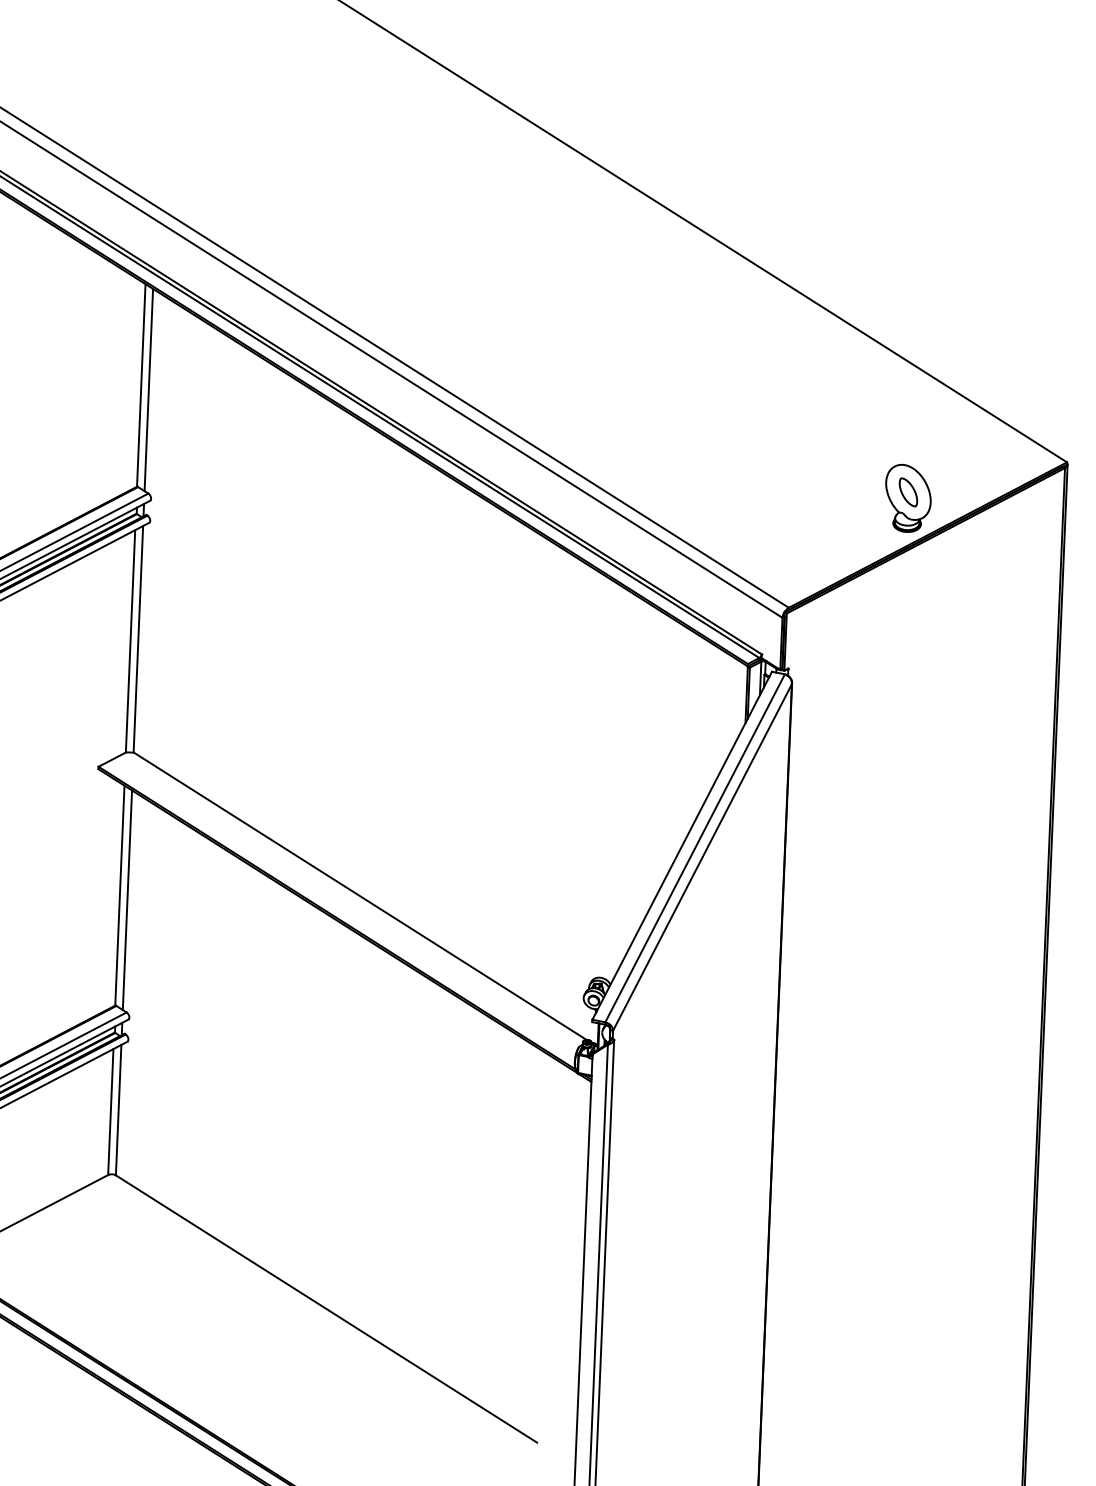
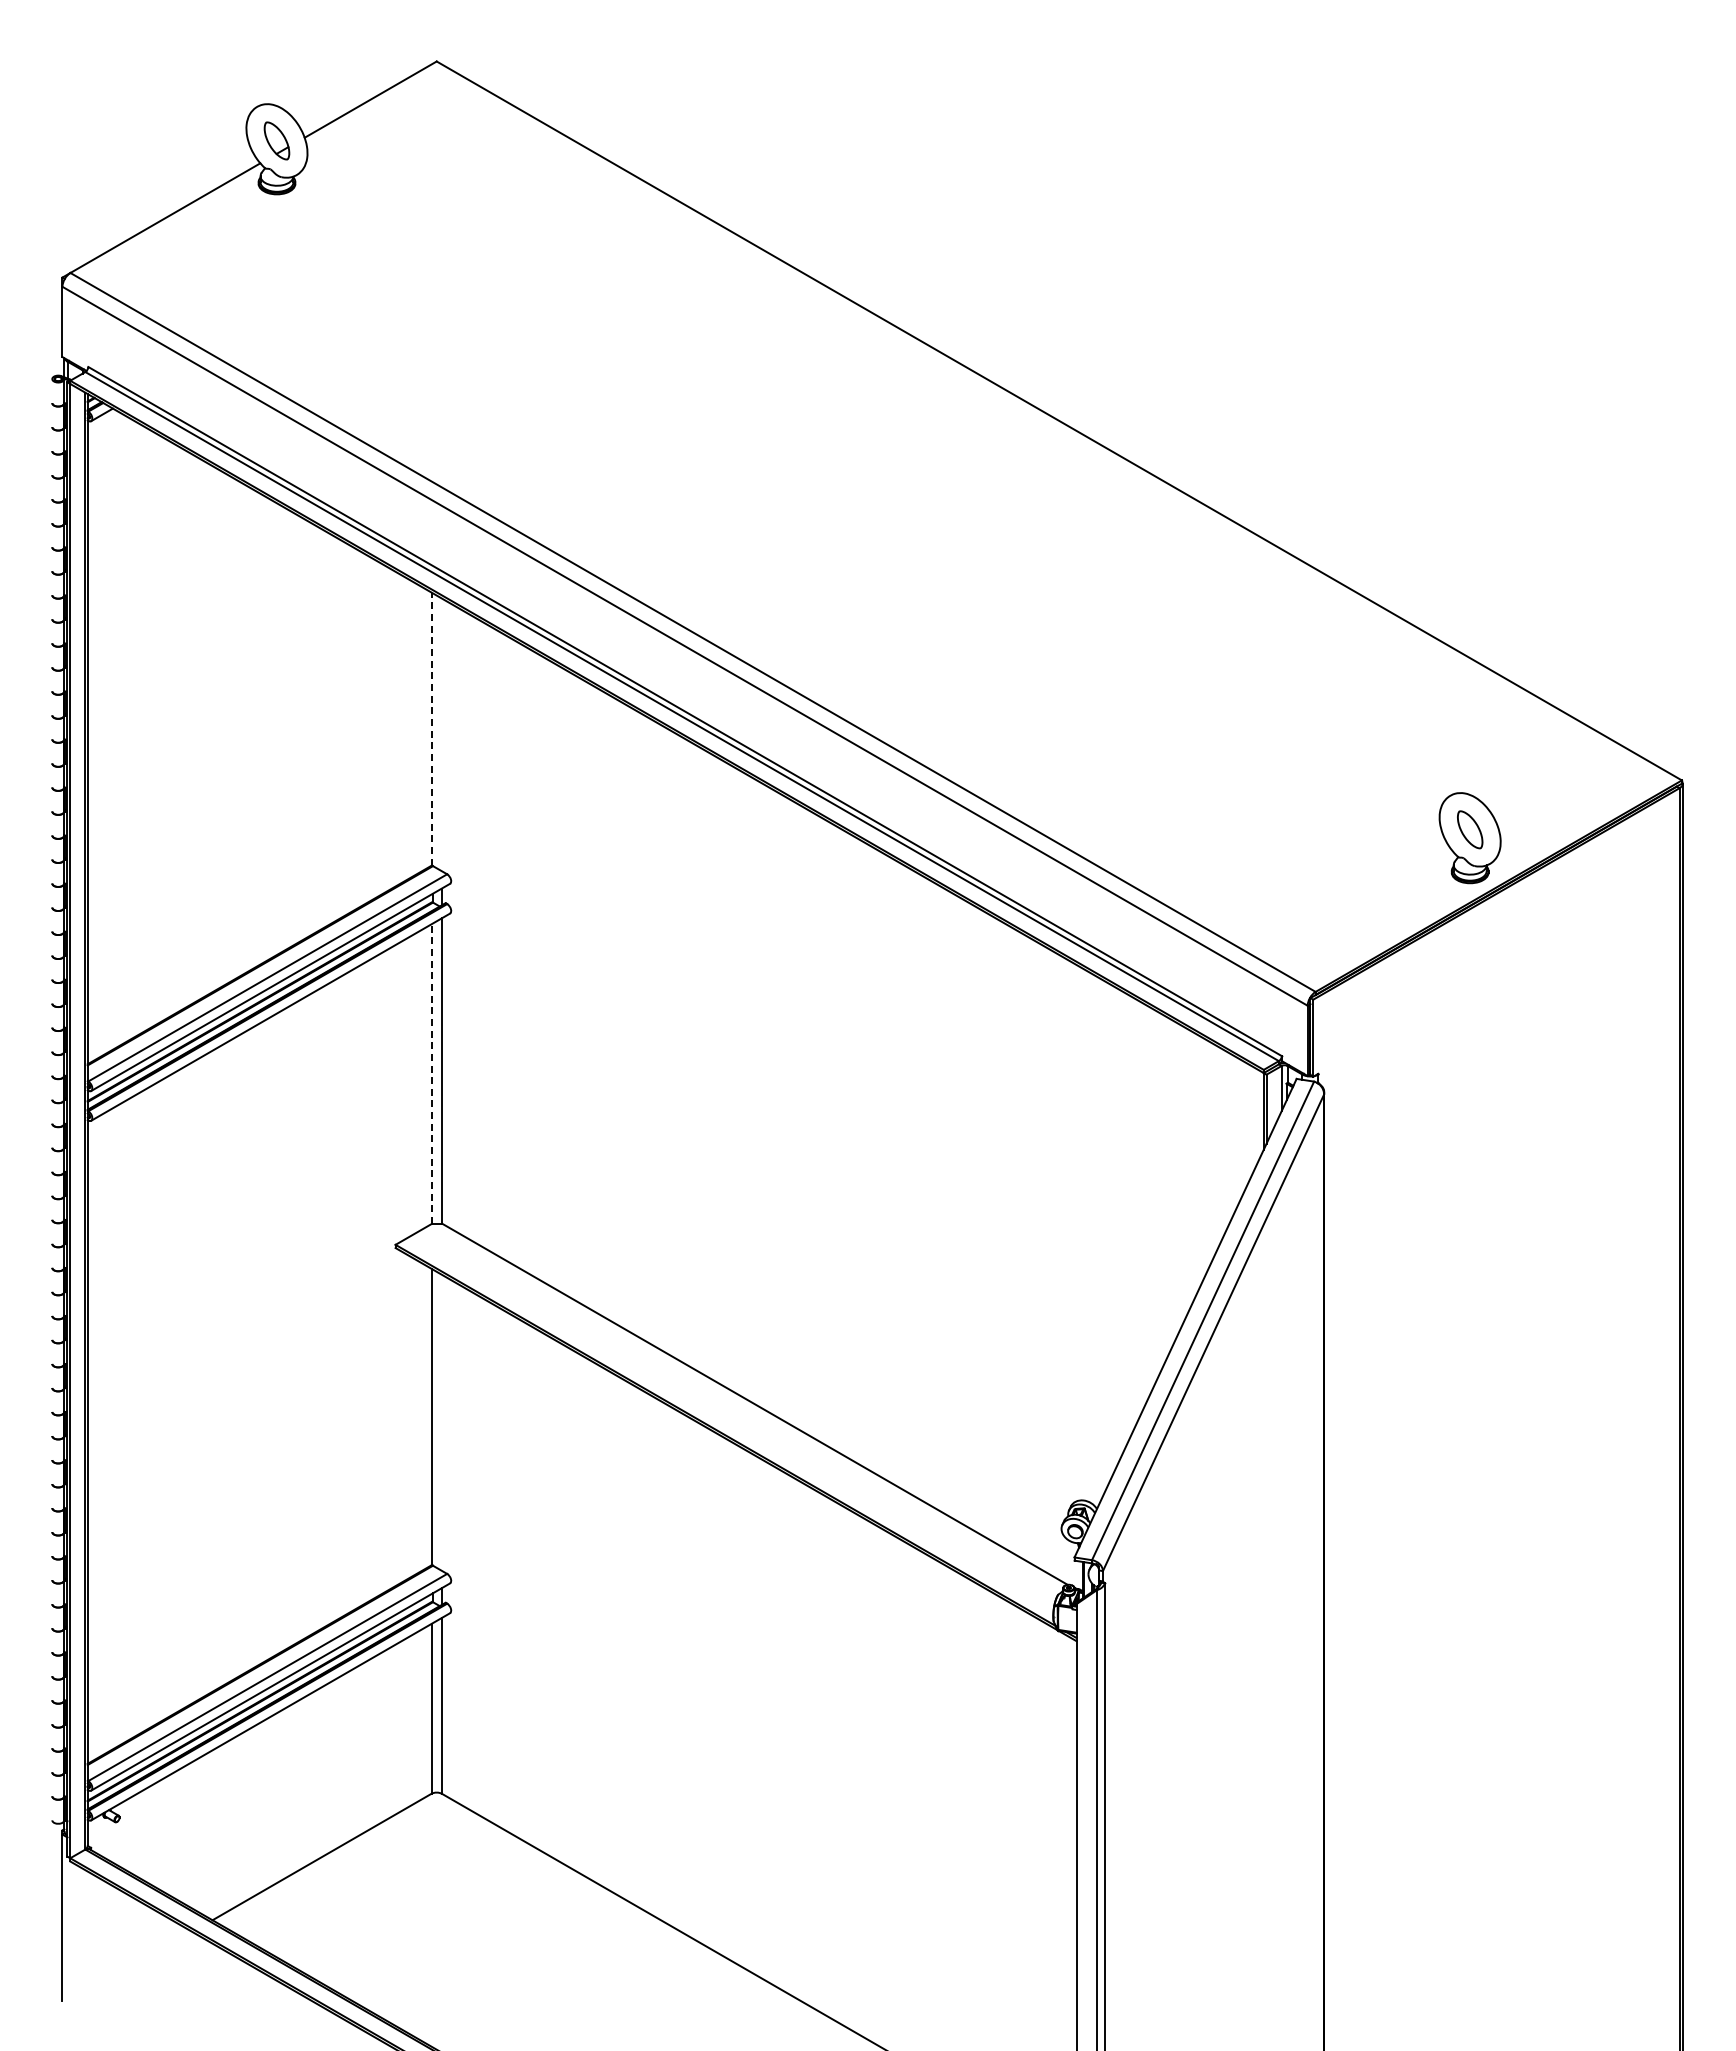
line: (141, 385) -> (431, 729), solid -> dashed
line: (148, 389) -> (441, 734), removed
line: (130, 641) -> (431, 1074), solid -> dashed
line: (127, 899) -> (441, 1422), removed

